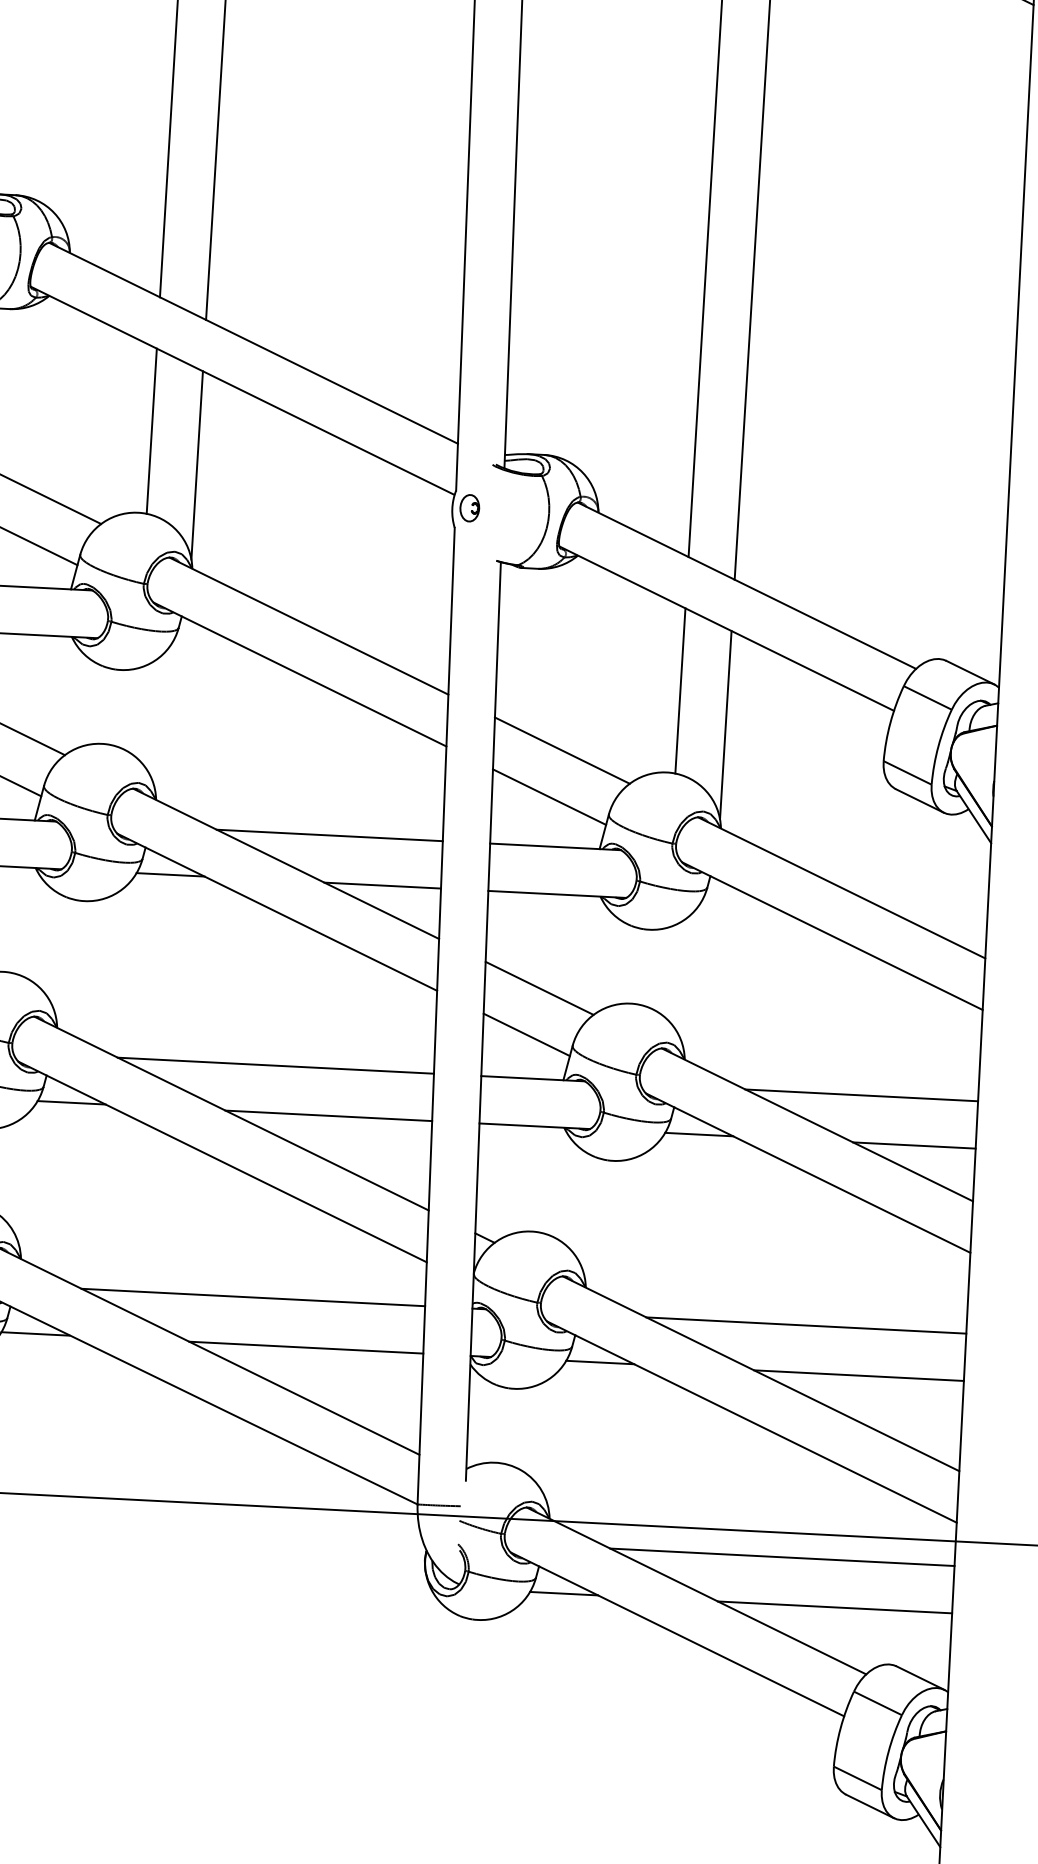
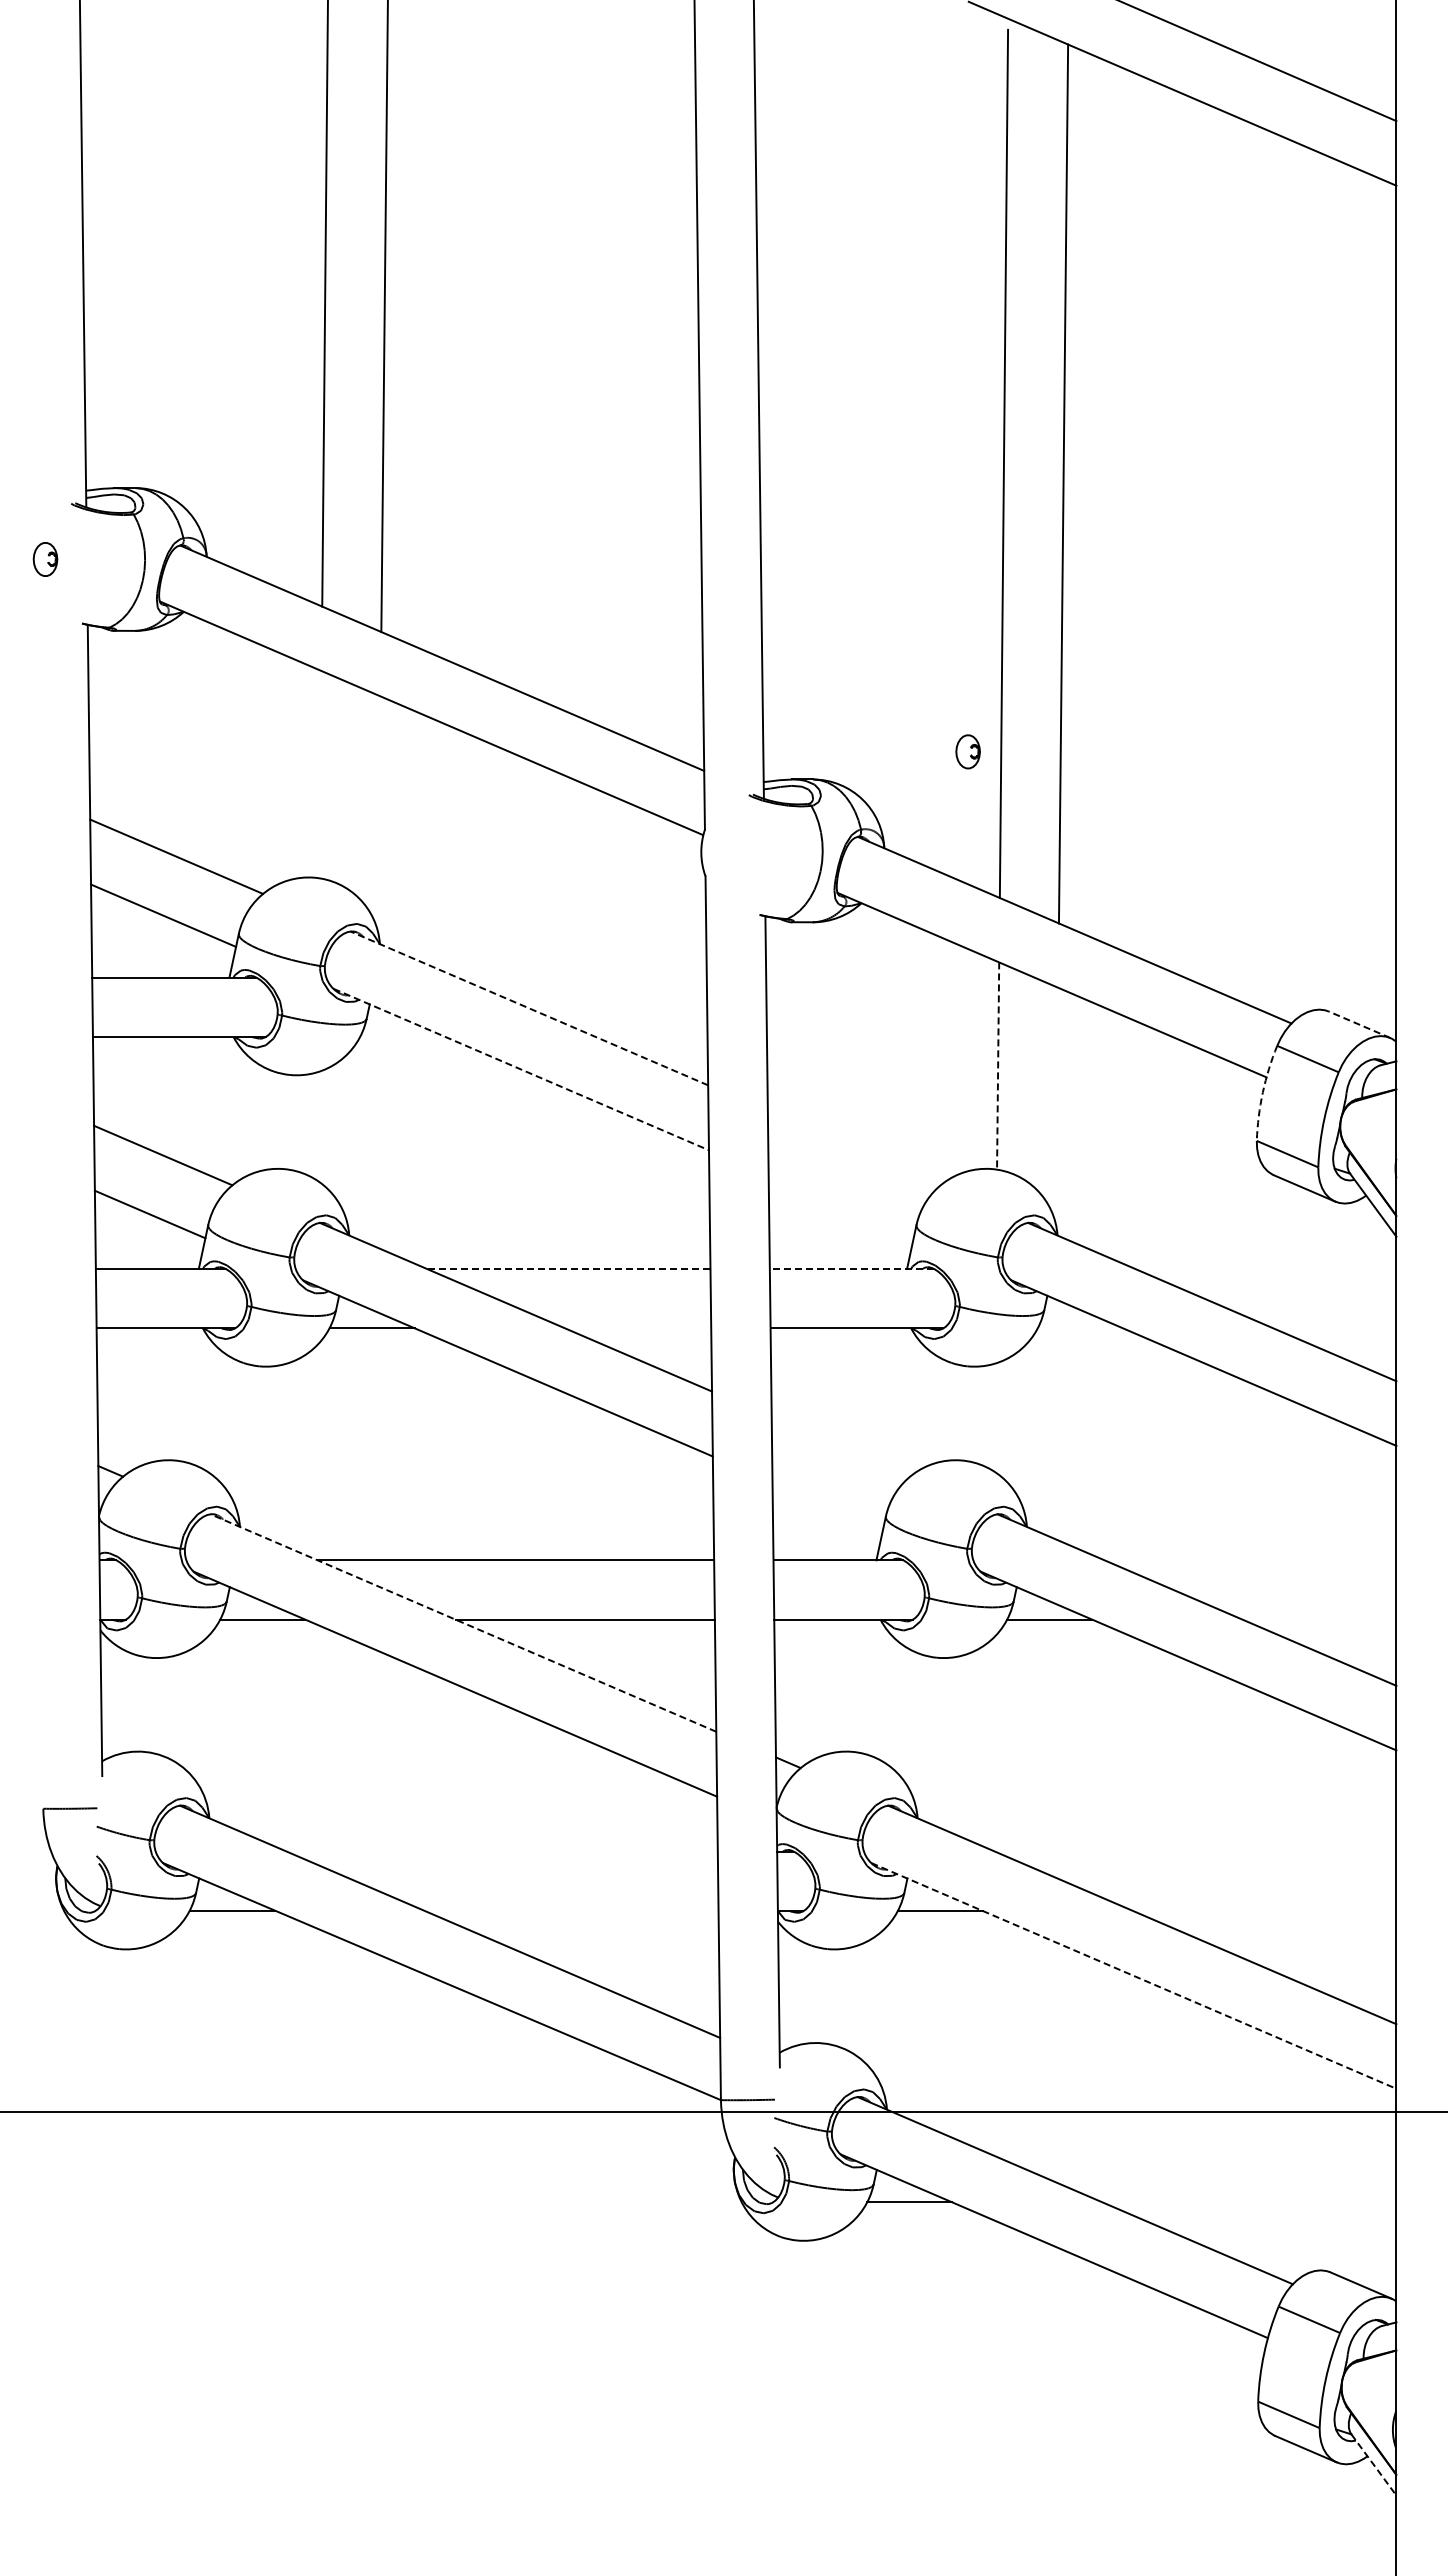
line: (151, 431) -> (320, 774), removed
line: (197, 465) -> (379, 814), removed
part: (469, 507) -> (967, 751), moved
line: (309, 626) -> (529, 1008), solid -> dashed
line: (970, 672) -> (1359, 1024), solid -> dashed
line: (300, 674) -> (521, 1069), solid -> dashed
line: (680, 691) -> (998, 1066), solid -> dashed
arc: (890, 722) -> (1262, 1092), solid -> dashed
line: (725, 724) -> (1056, 1105), removed
line: (561, 750) -> (853, 1147), removed
line: (549, 796) -> (840, 1206), removed
line: (329, 835) -> (568, 1268), solid -> dashed
line: (555, 846) -> (851, 1268), solid -> dashed
line: (383, 885) -> (638, 1328), removed
line: (539, 988) -> (840, 1446), removed
line: (526, 1034) -> (827, 1505), removed
line: (861, 1095) -> (1250, 1560), removed
line: (230, 1113) -> (462, 1622), solid -> dashed
line: (914, 1145) -> (1319, 1619), removed
line: (253, 1297) -> (502, 1851), removed
line: (806, 1325) -> (1195, 1851), removed
line: (306, 1347) -> (571, 1911), removed
line: (858, 1375) -> (1264, 1911), removed
line: (751, 1421) -> (1133, 1975), solid -> dashed
line: (782, 1557) -> (1180, 2143), removed
line: (834, 1607) -> (1249, 2202), removed
line: (923, 1822) -> (1373, 2465), solid -> dashed

